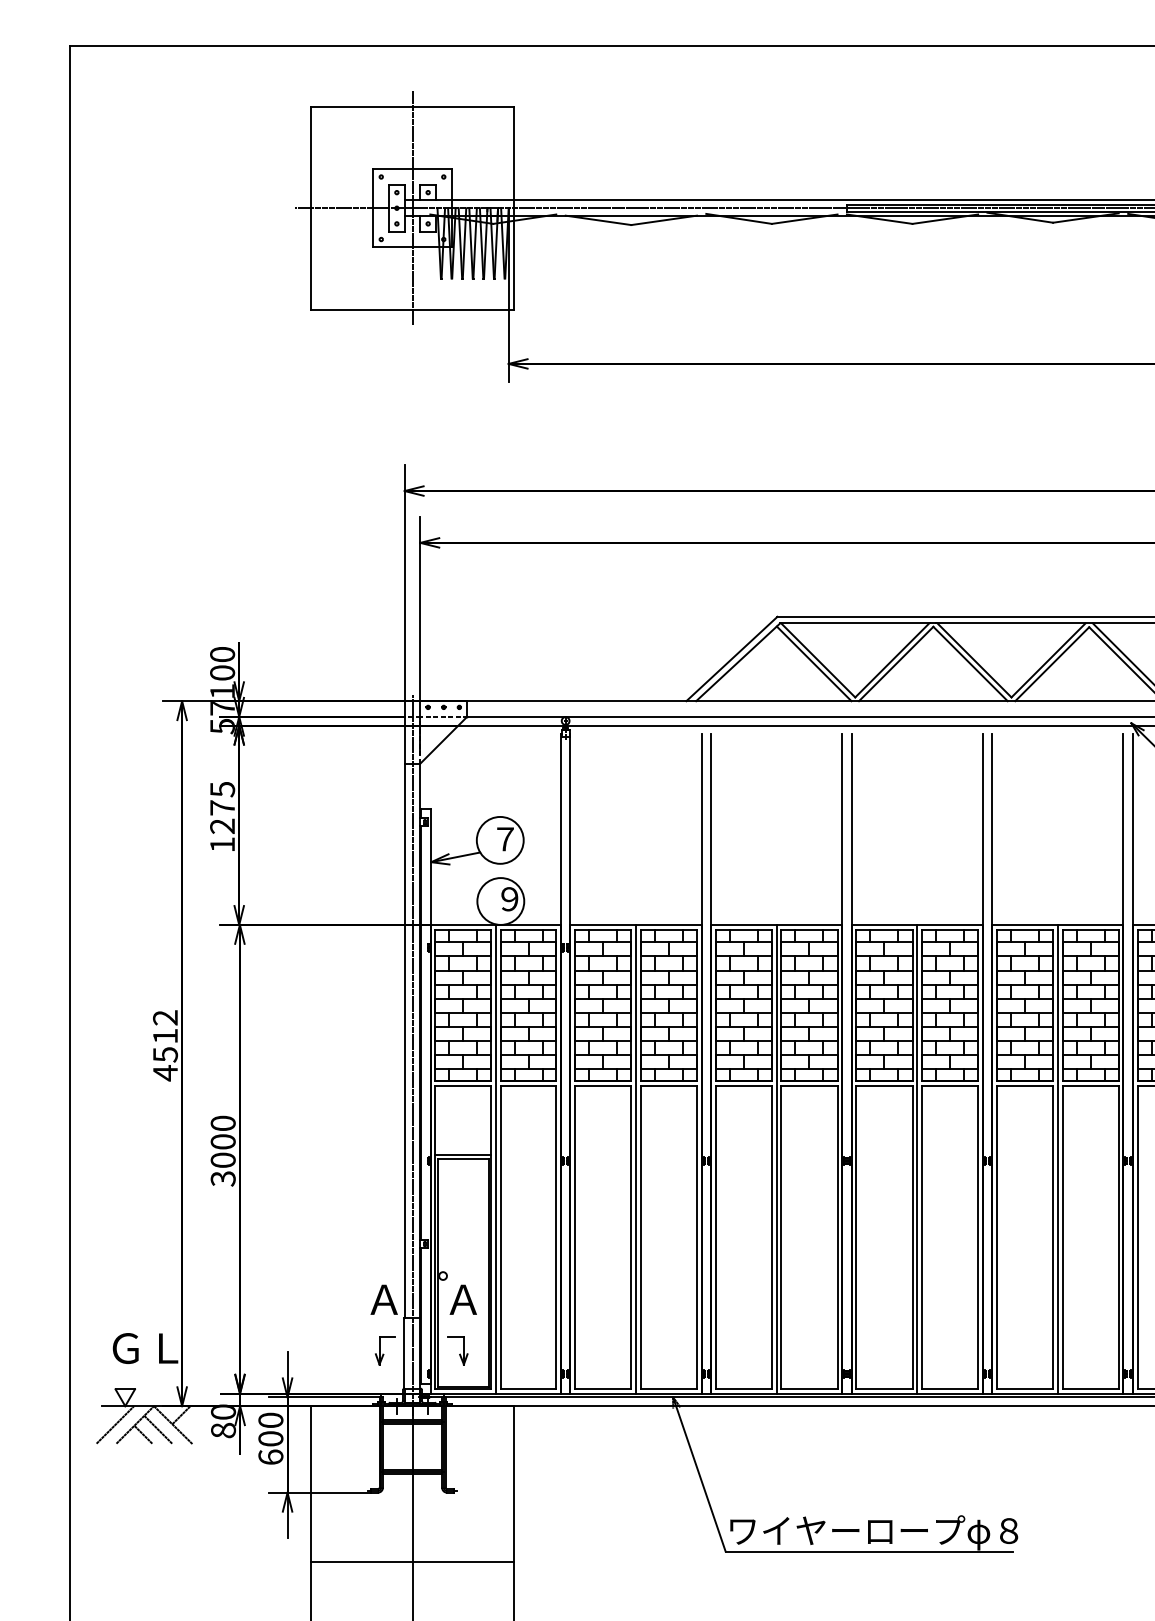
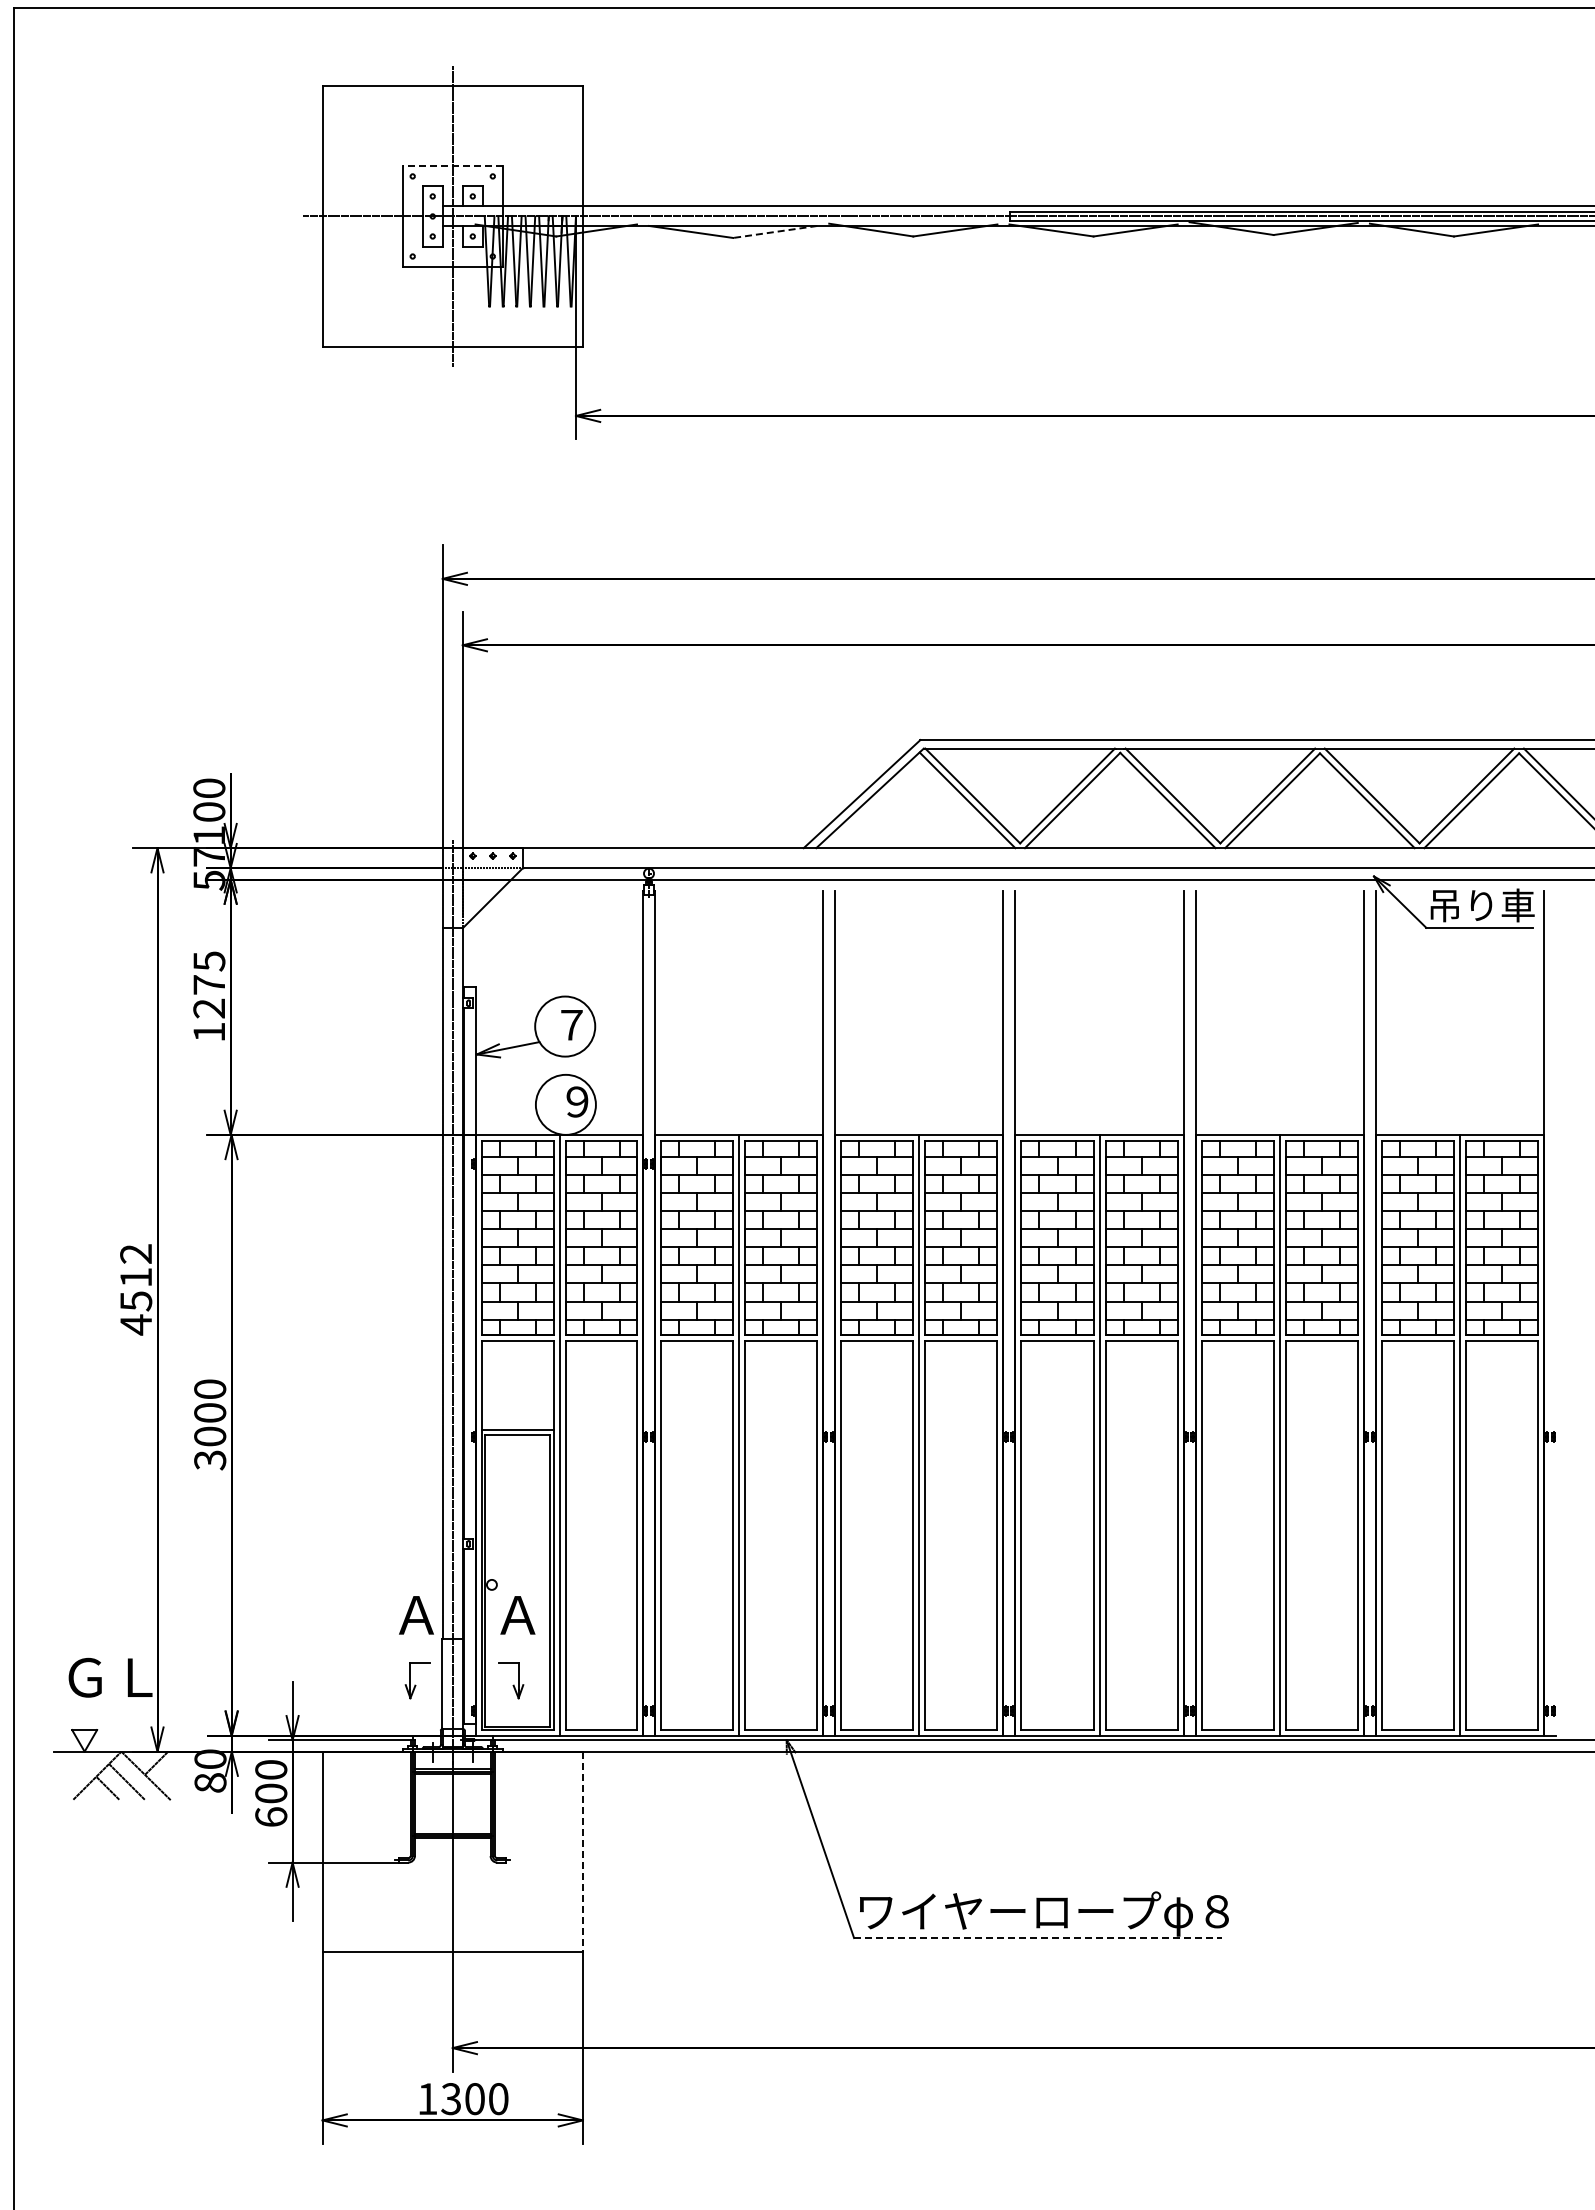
line: (412, 169) -> (452, 166), solid -> dashed
line: (663, 220) -> (774, 232), solid -> dashed
line: (115, 1424) -> (71, 1775), removed
line: (513, 1484) -> (582, 1852), solid -> dashed
line: (868, 1551) -> (1037, 1938), solid -> dashed

